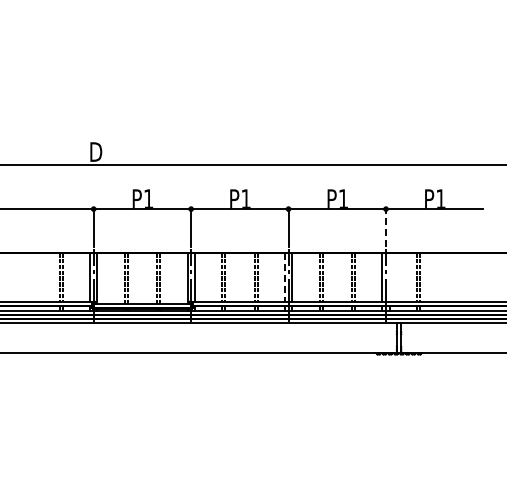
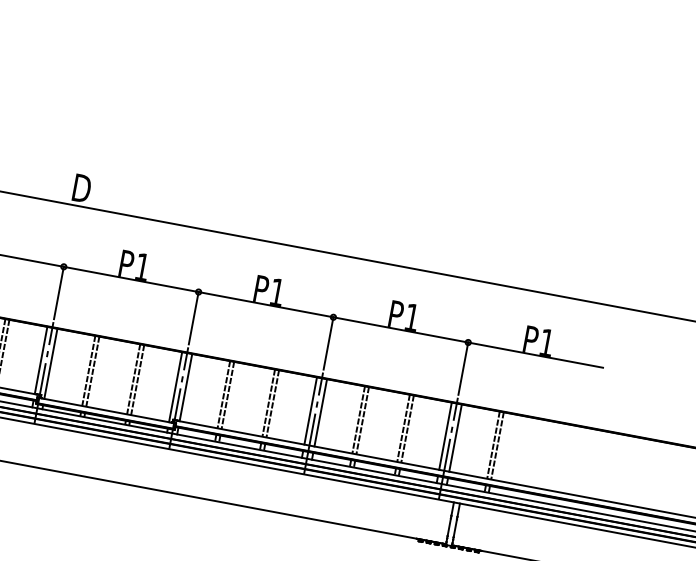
line: (385, 227) -> (462, 367), dashed -> solid
line: (389, 277) -> (455, 438), added
line: (284, 278) -> (309, 412), dashed -> solid

